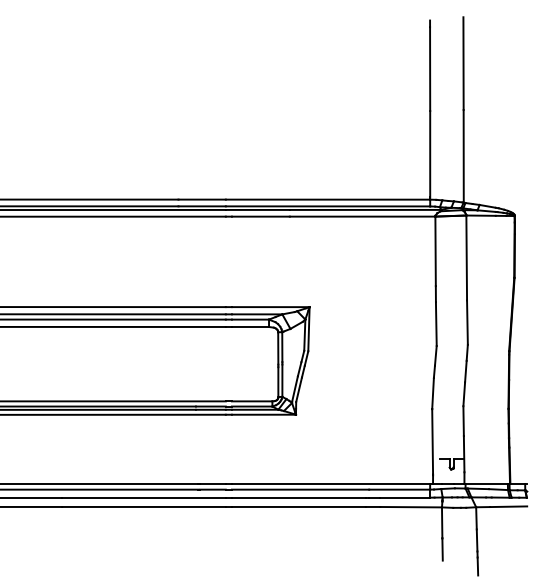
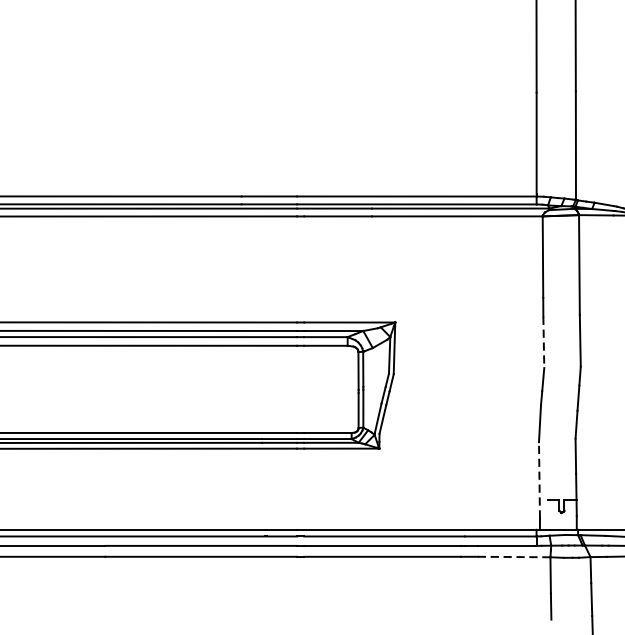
line: (436, 324) -> (544, 342), solid -> dashed
line: (432, 441) -> (539, 480), solid -> dashed
line: (411, 507) -> (514, 557), solid -> dashed

